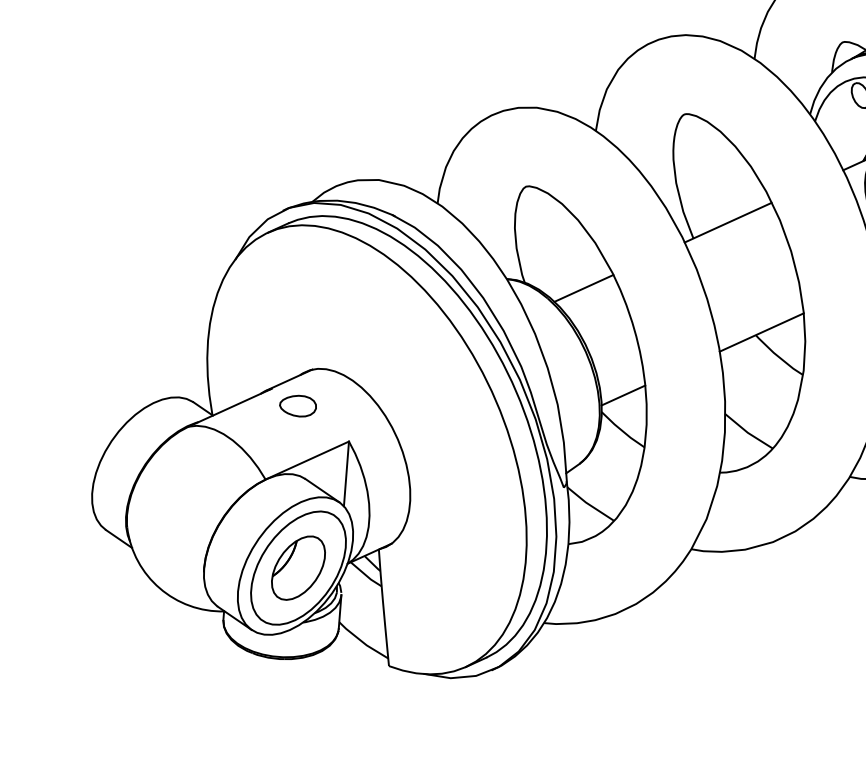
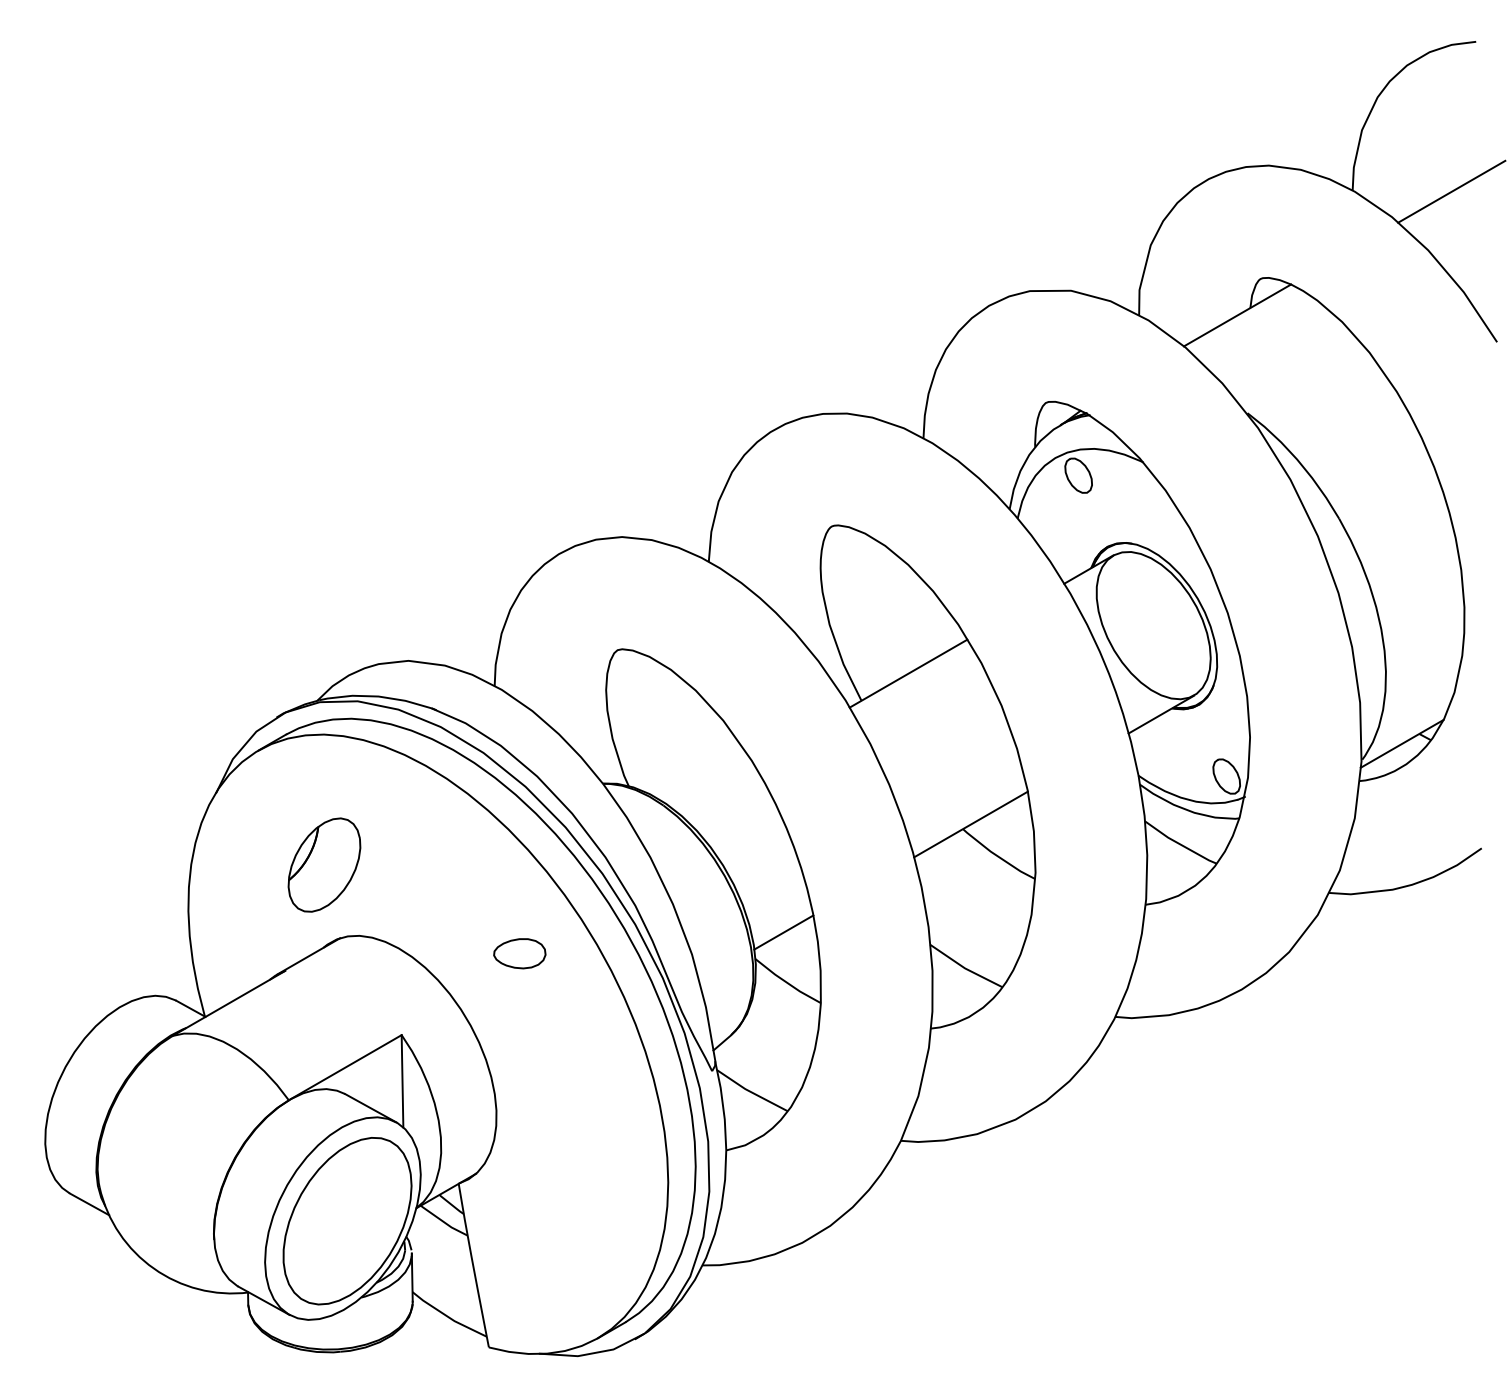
line: (584, 288) -> (713, 786), removed
part: (297, 405) -> (519, 953), moved
part: (298, 567) -> (324, 864), moved

